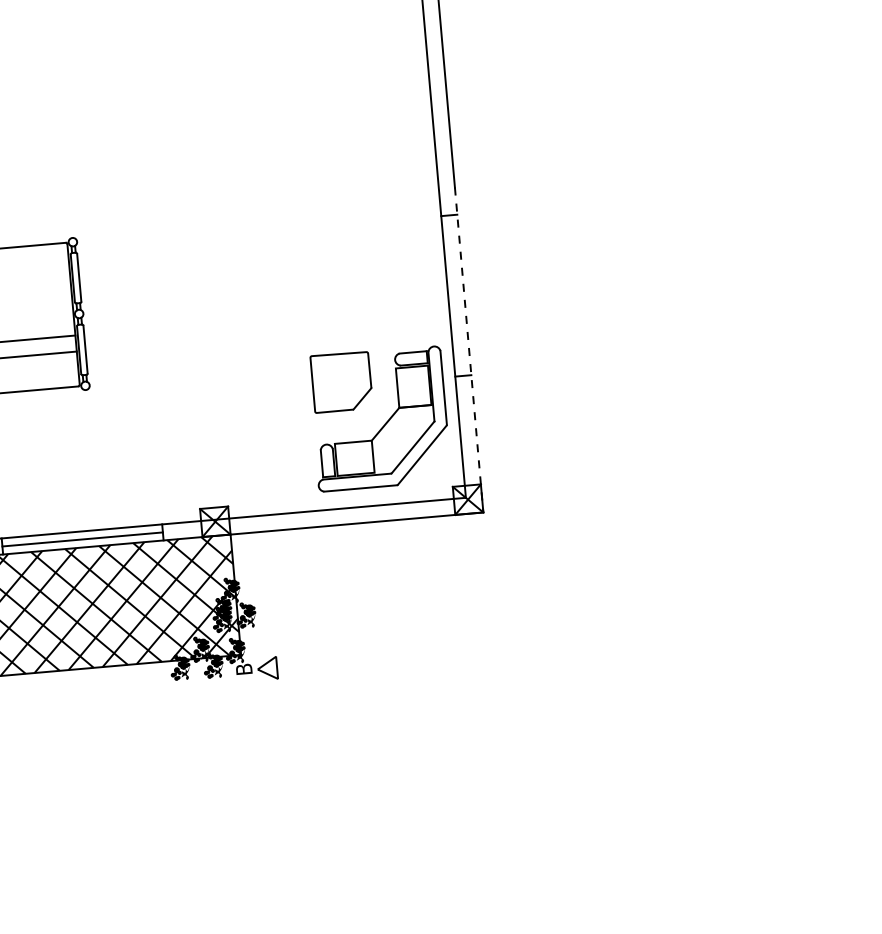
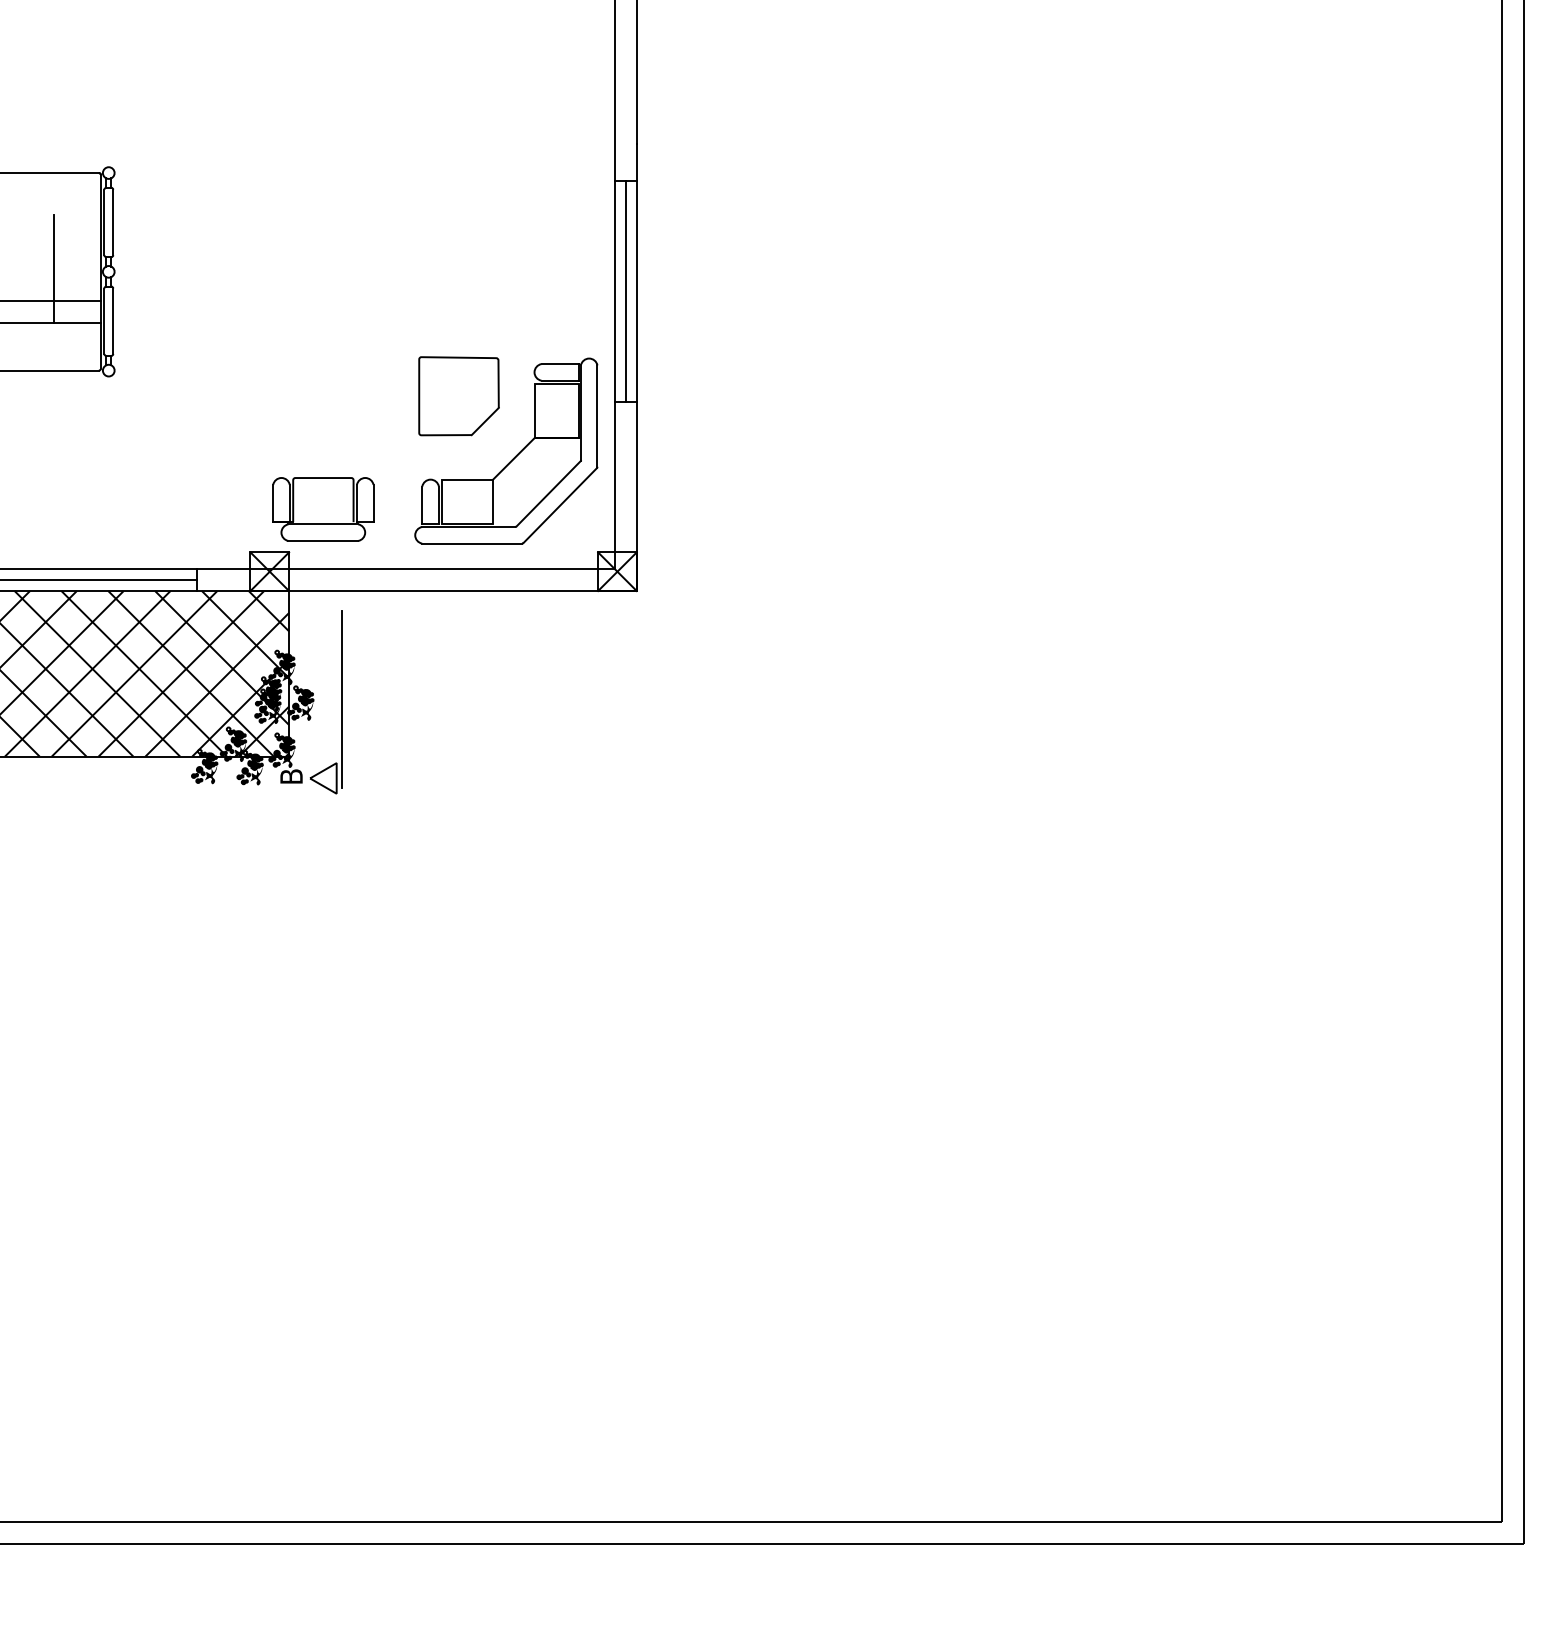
line: (456, 295) -> (625, 291), added
line: (38, 315) -> (53, 268), added
line: (469, 350) -> (636, 368), dashed -> solid
part: (250, 473) -> (323, 509), added
line: (276, 610) -> (342, 699), added

